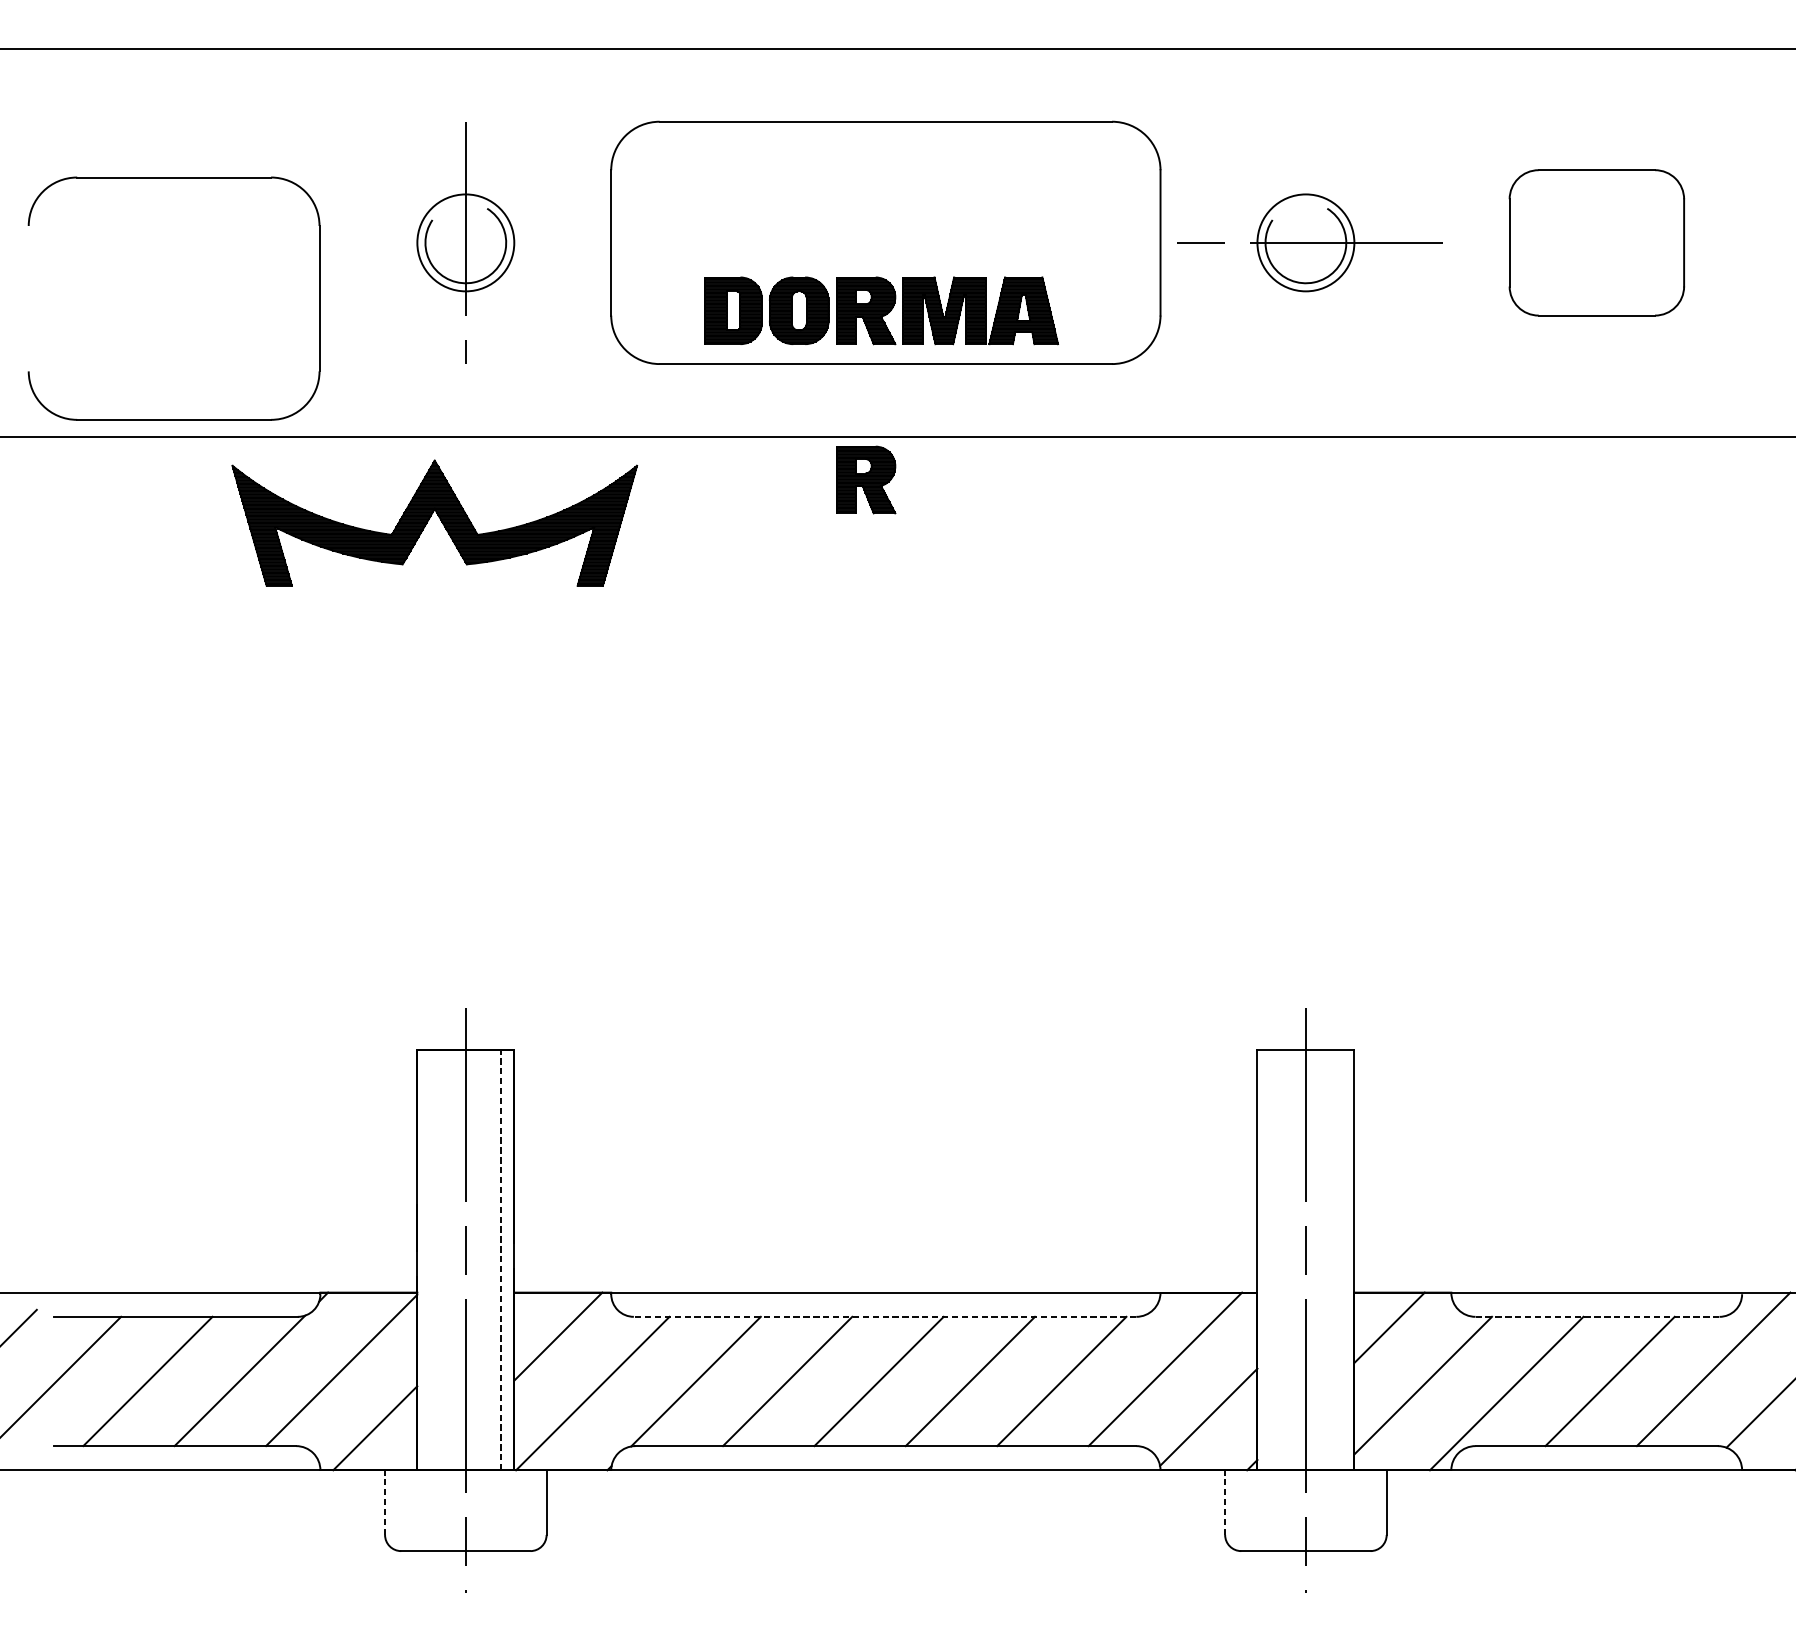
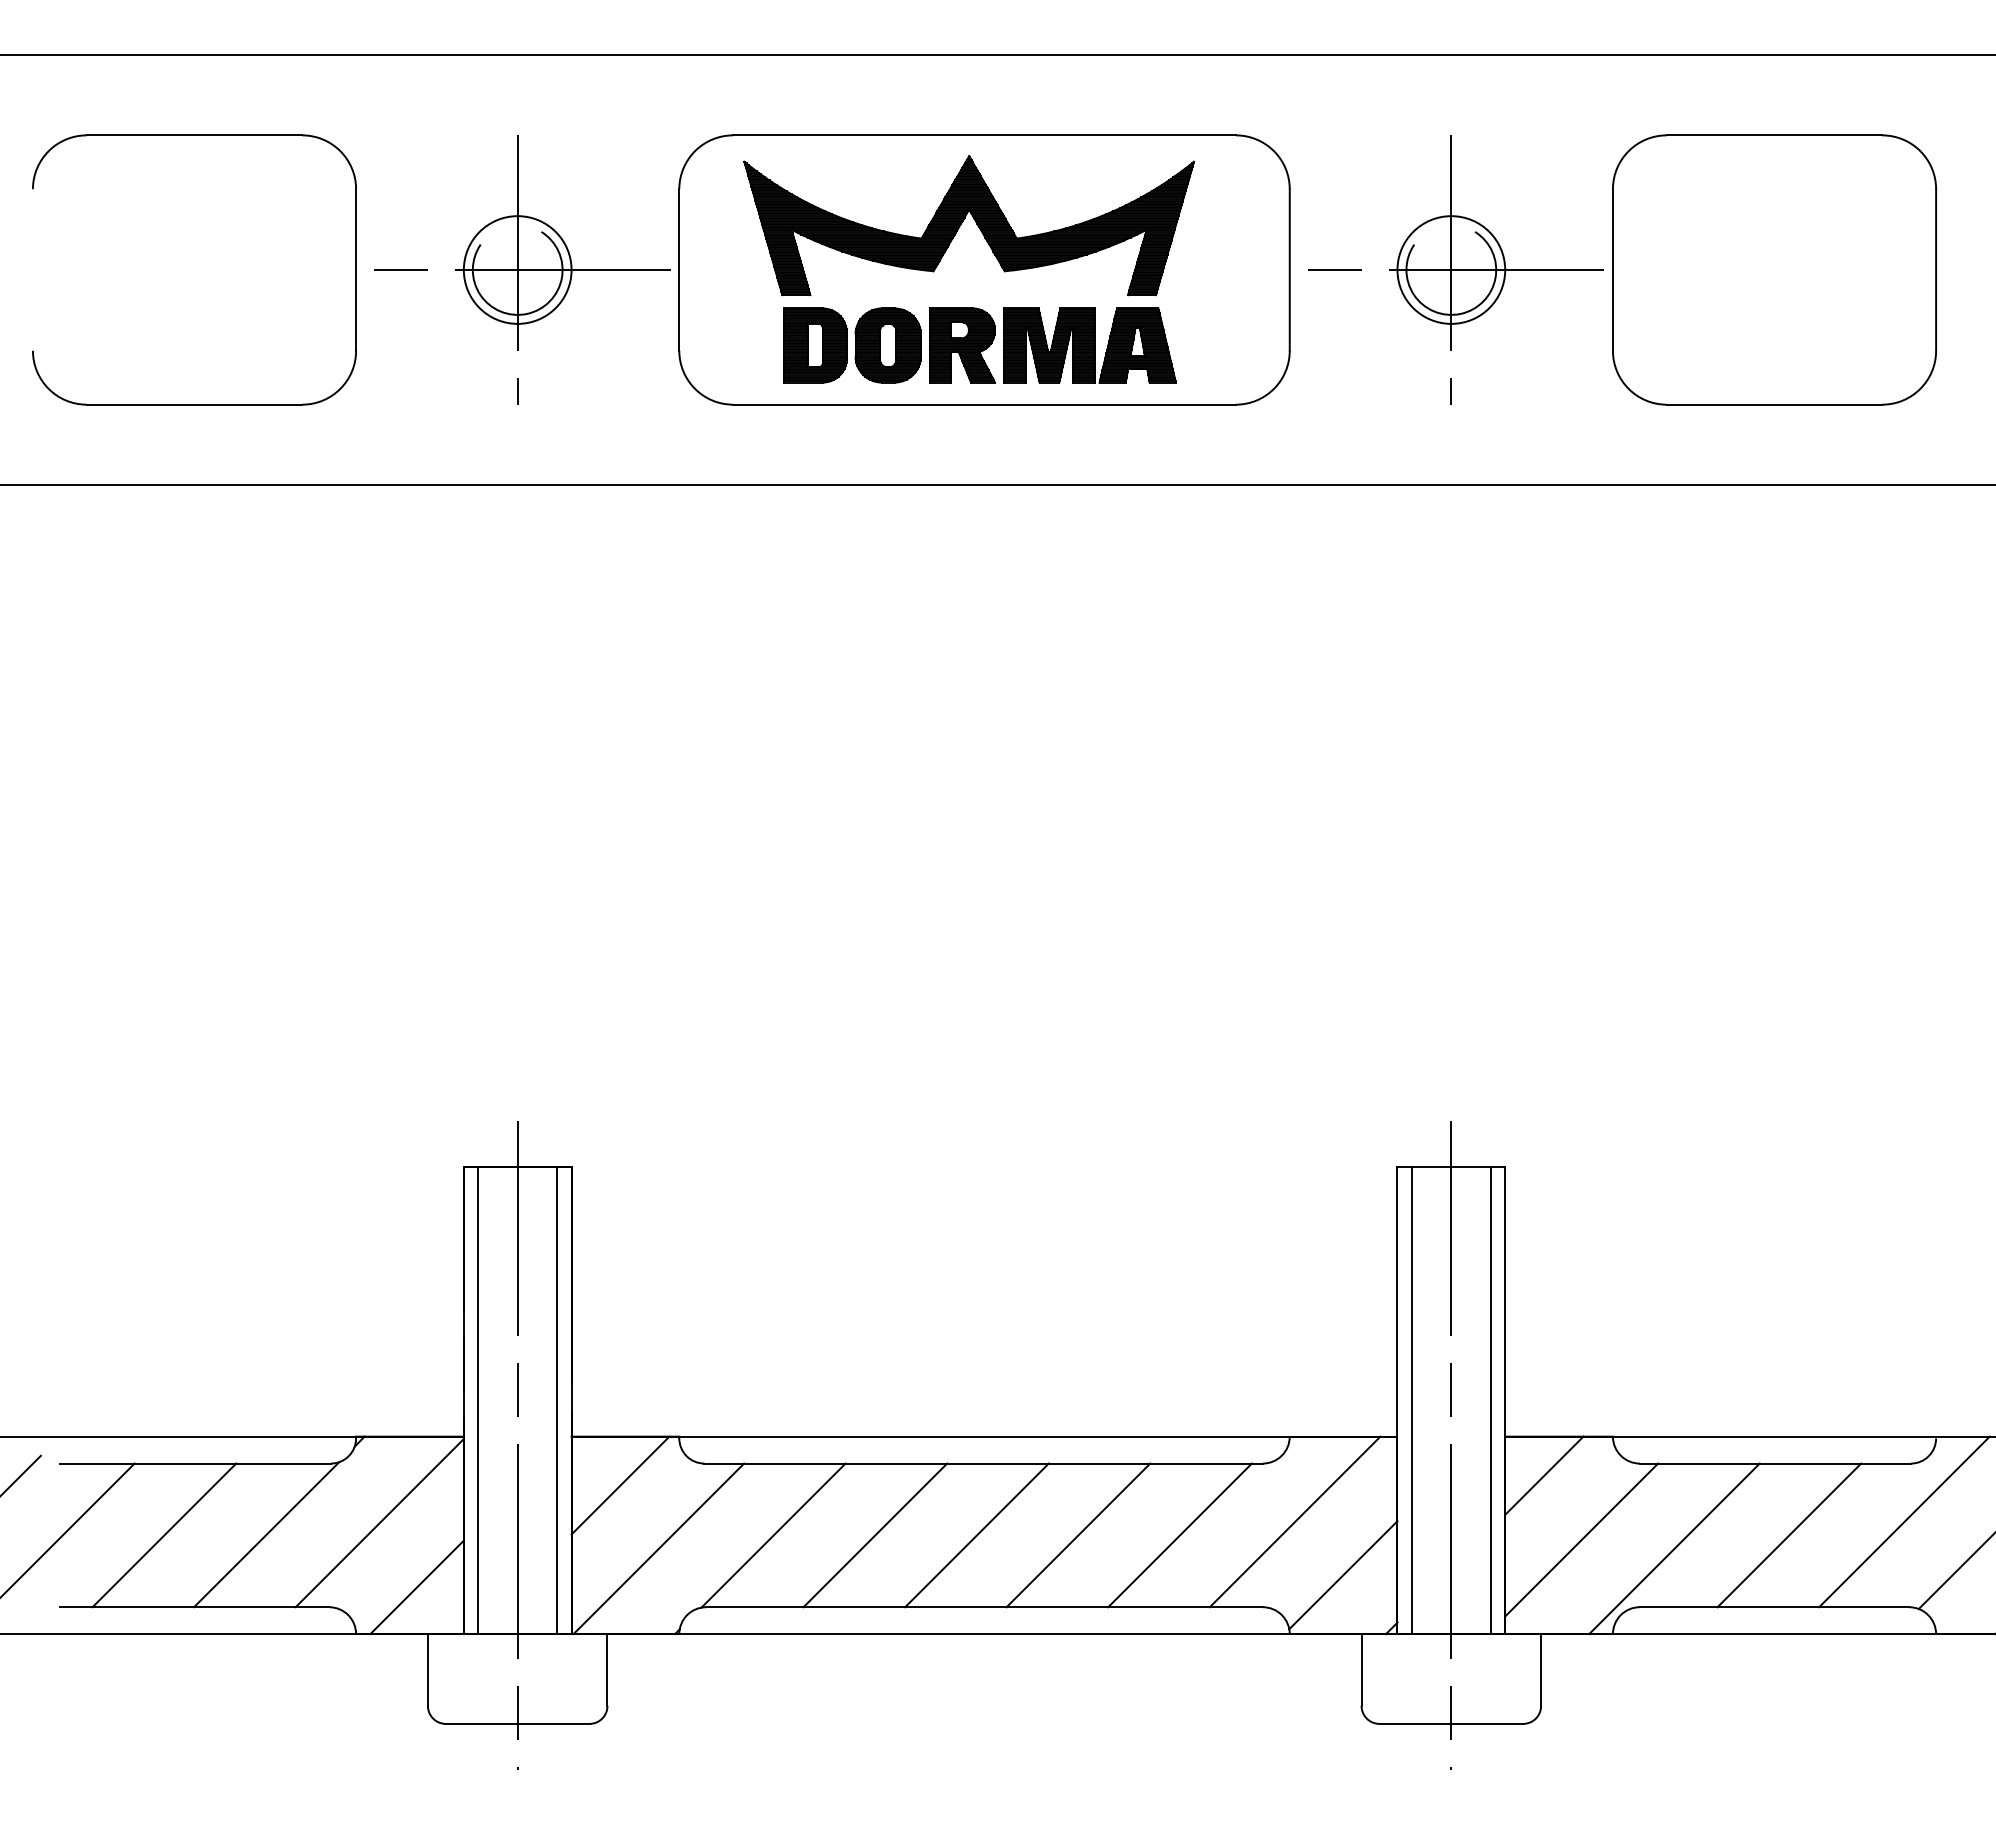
part: (174, 177) -> (194, 135), moved
line: (1306, 242) -> (1451, 269), added
part: (1596, 242) -> (1774, 269), size x1.67
line: (470, 243) -> (522, 270), added
part: (866, 479) -> (962, 533), removed
part: (428, 521) -> (962, 223), moved
line: (430, 1260) -> (478, 1400), added
line: (501, 1260) -> (557, 1400), dashed -> solid
line: (1270, 1260) -> (1411, 1400), added
line: (1341, 1260) -> (1490, 1400), added
line: (884, 1316) -> (983, 1463), dashed -> solid
line: (1597, 1316) -> (1775, 1463), dashed -> solid
line: (384, 1503) -> (427, 1670), dashed -> solid
line: (1225, 1503) -> (1361, 1670), dashed -> solid

